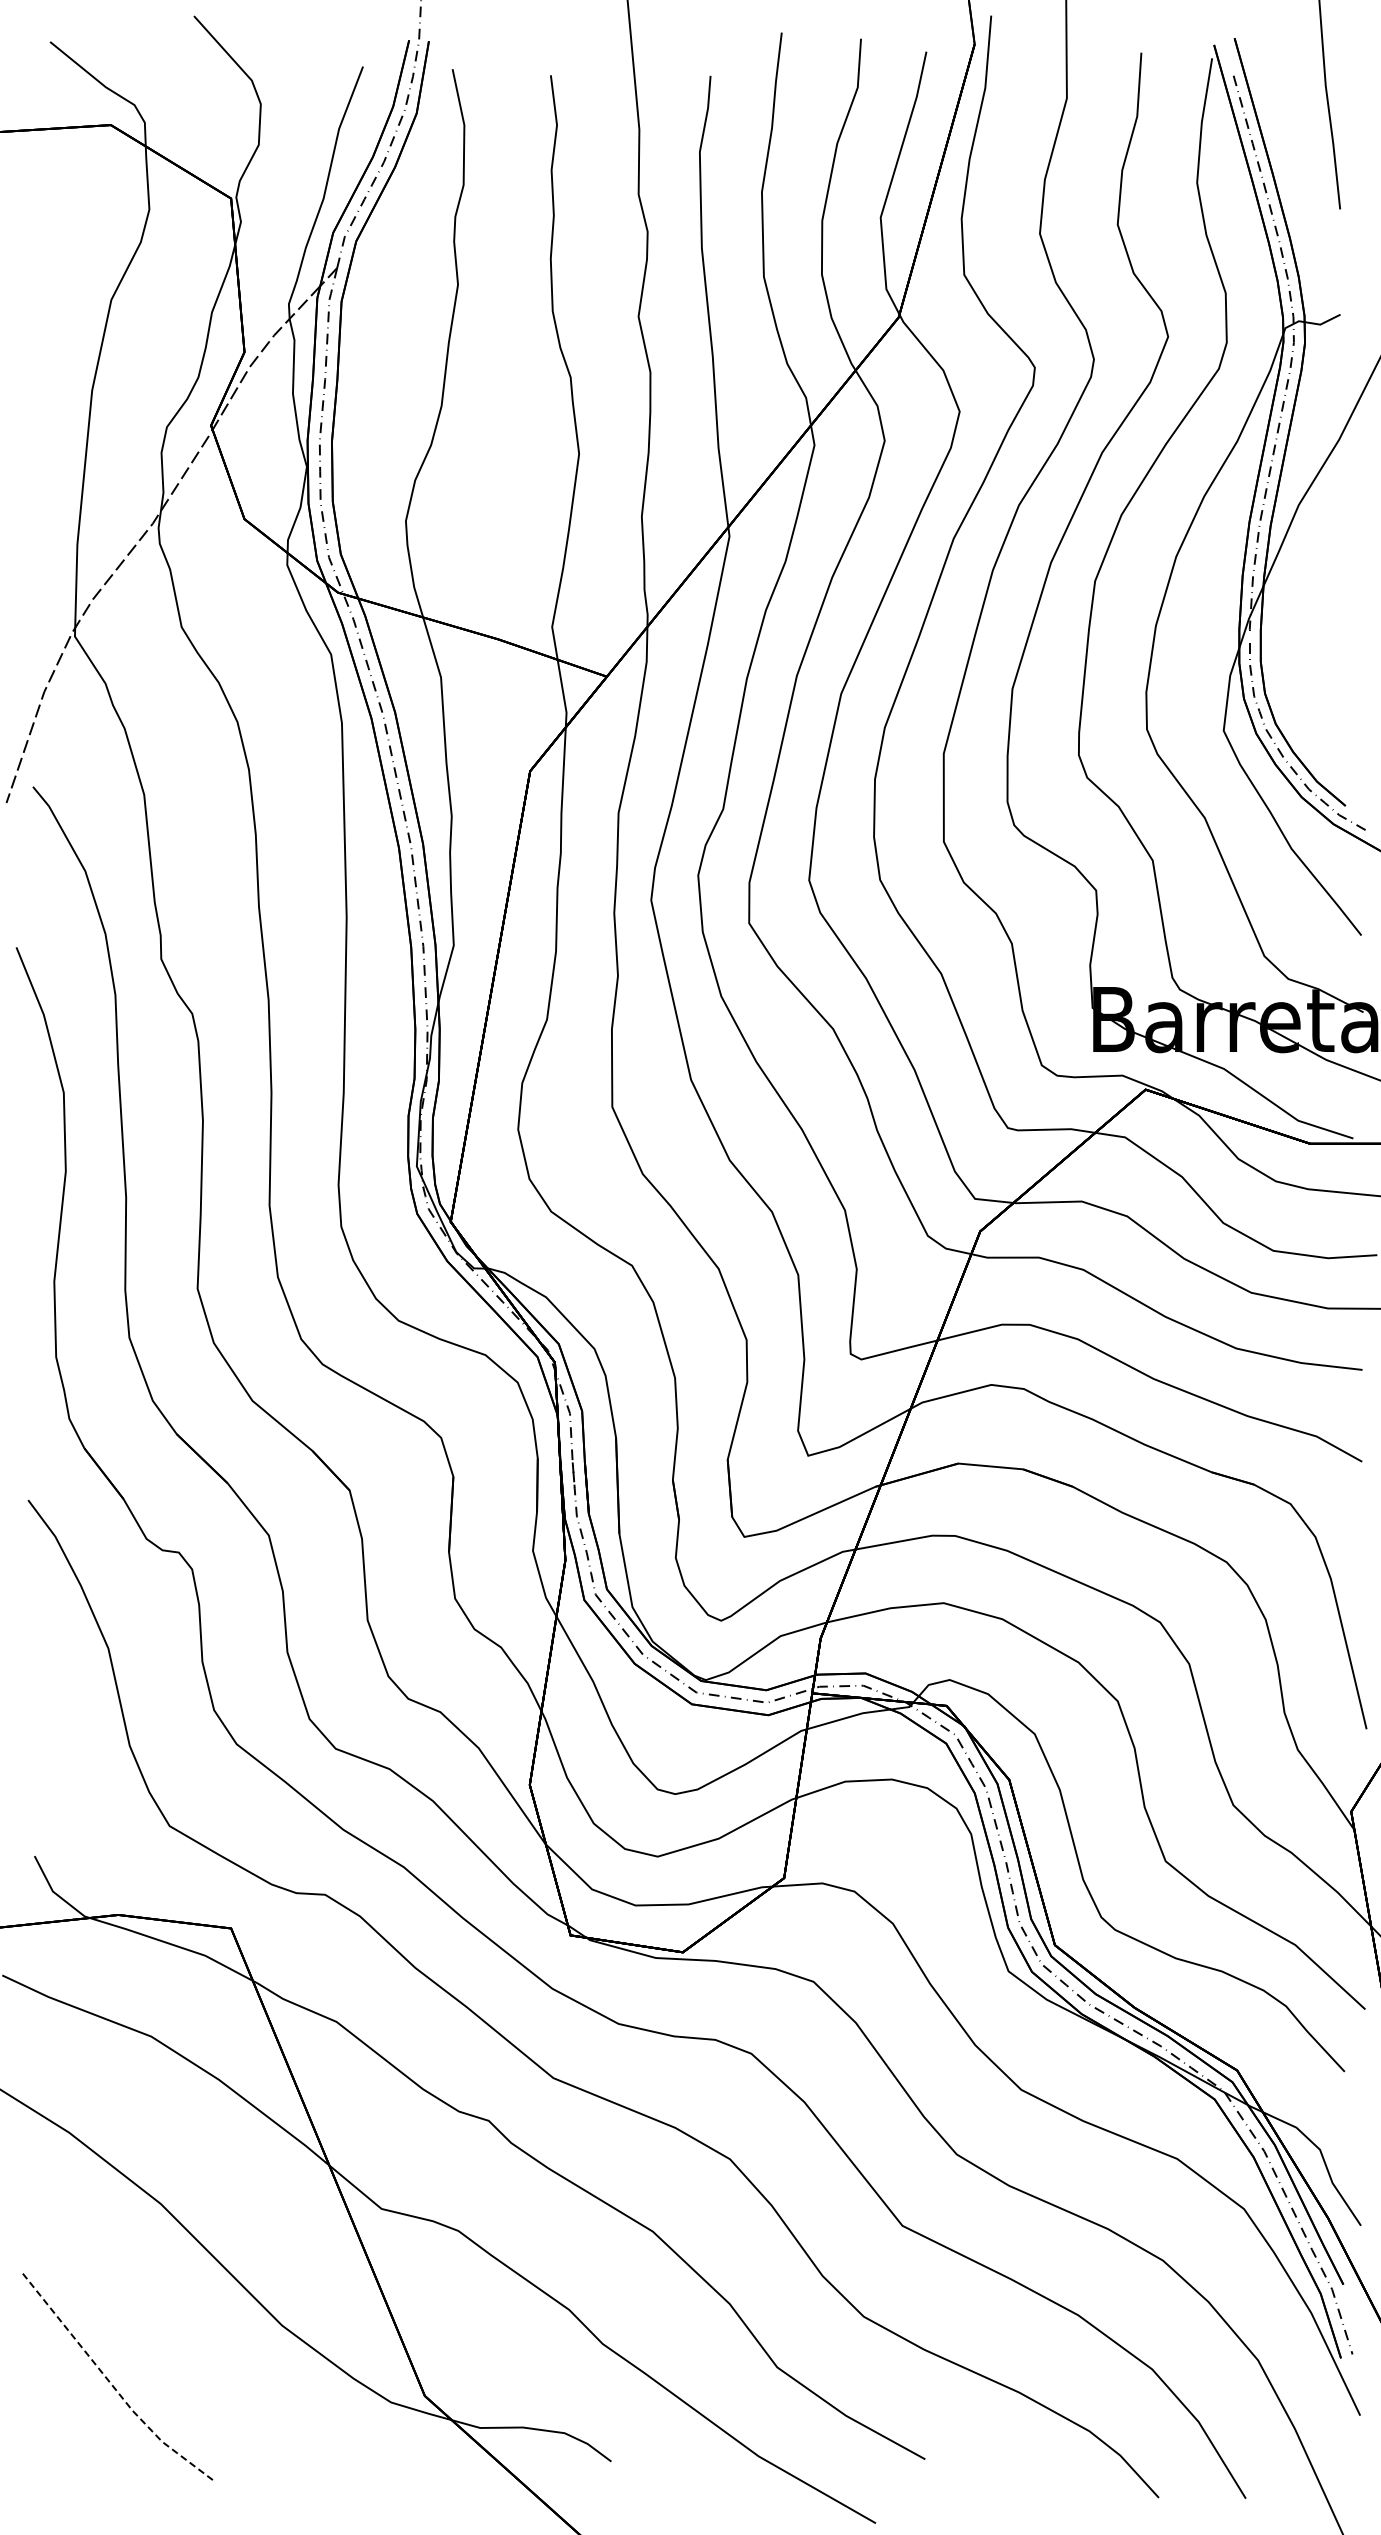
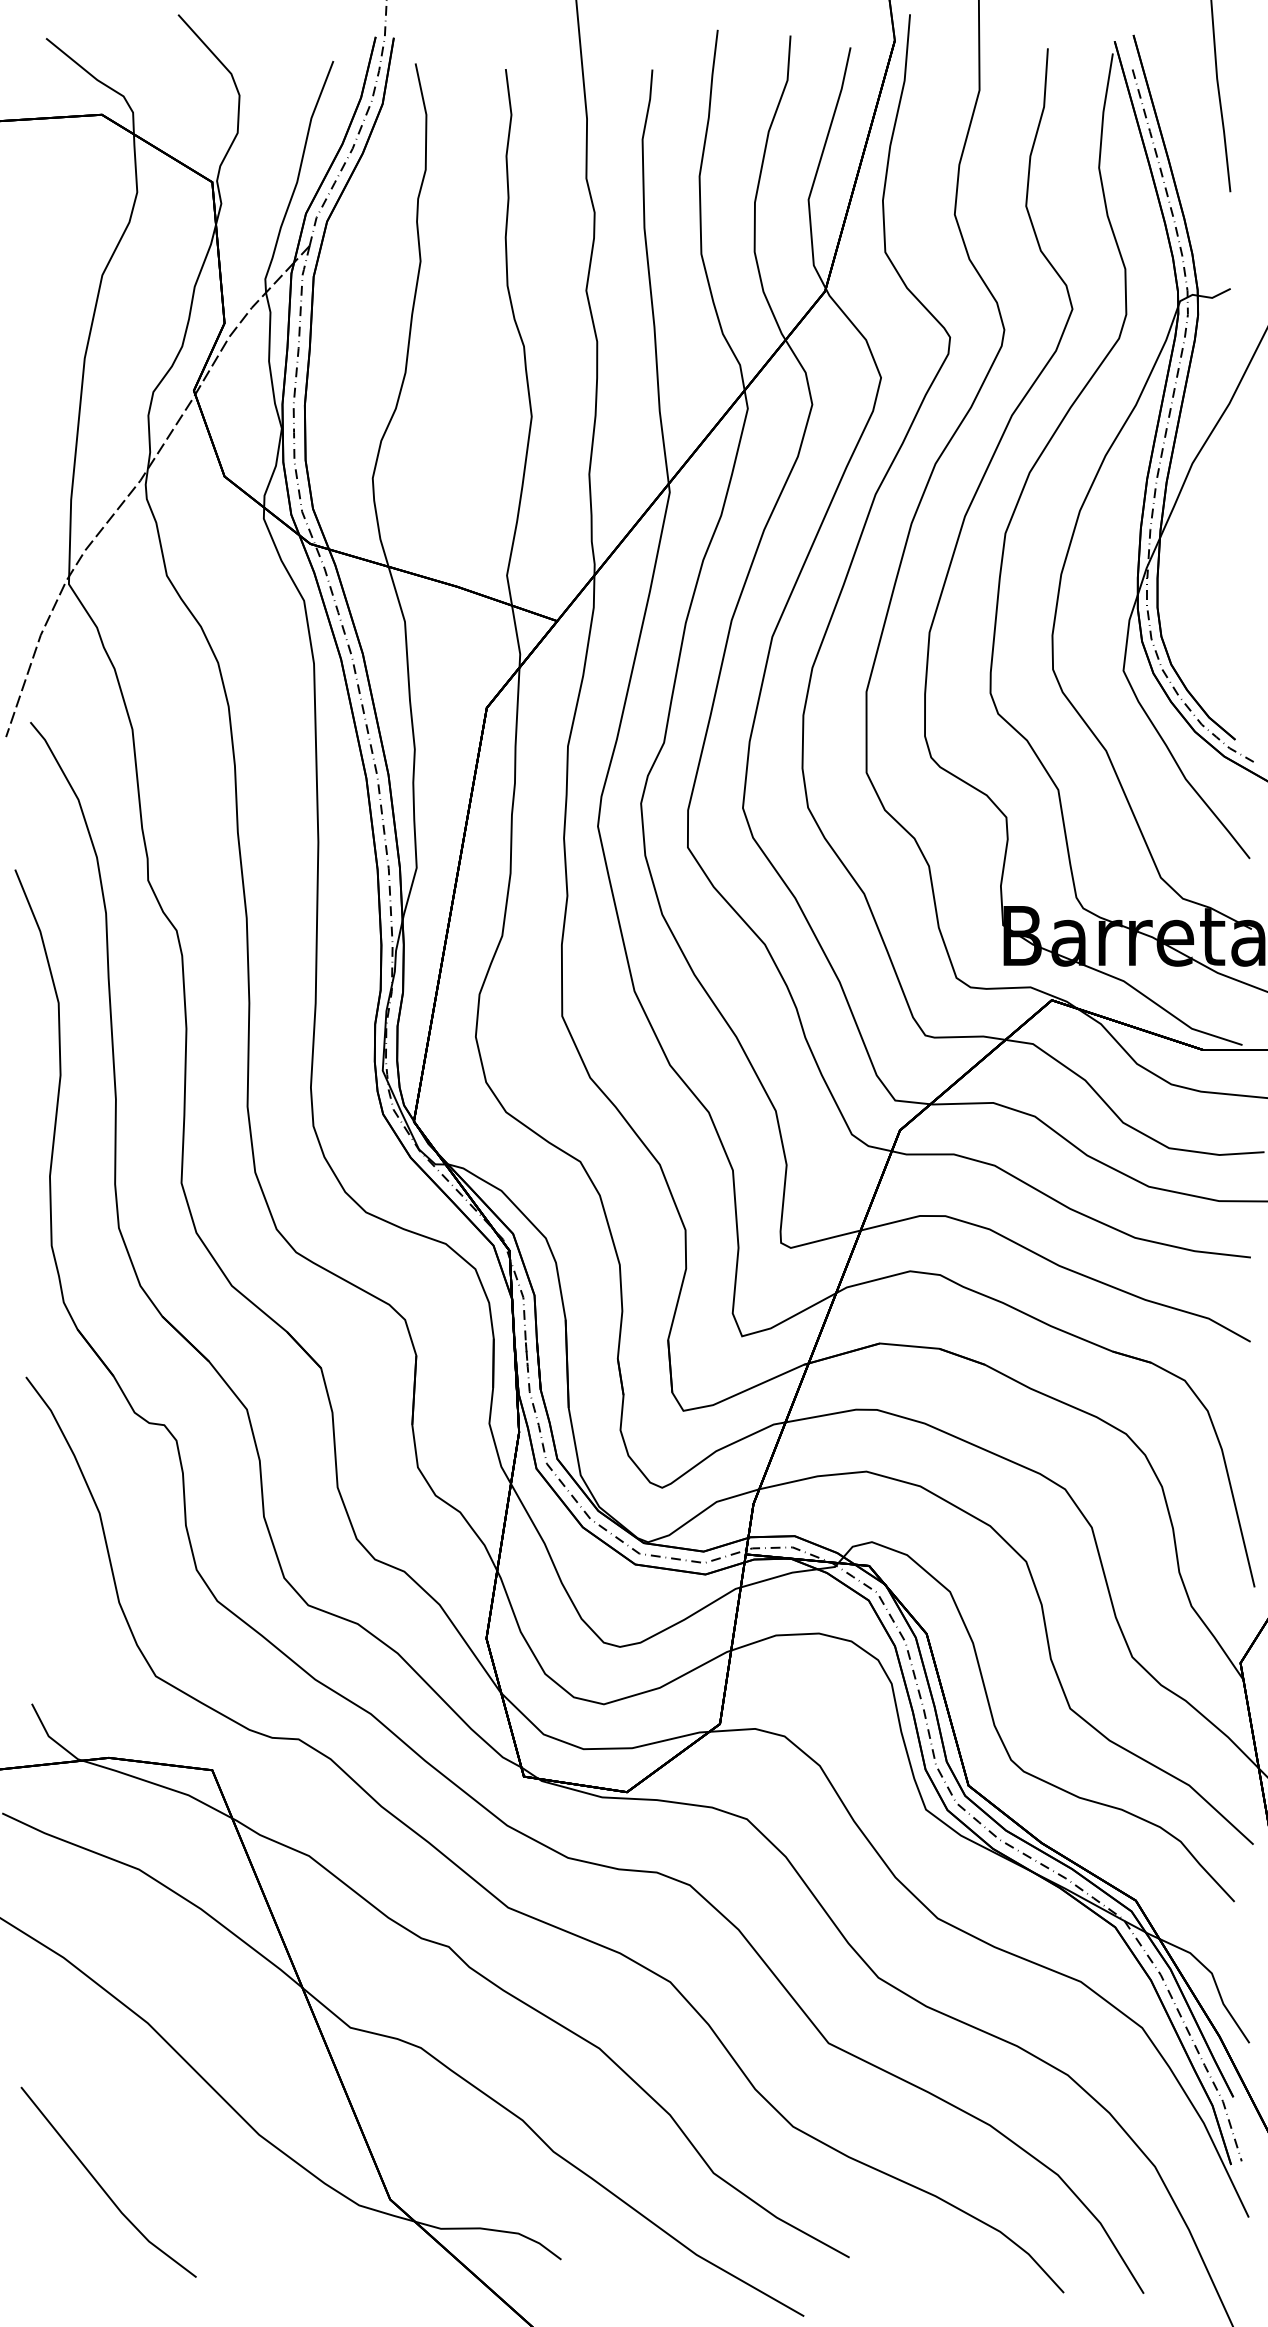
line: (112, 2385) -> (103, 2189), dashed -> solid

